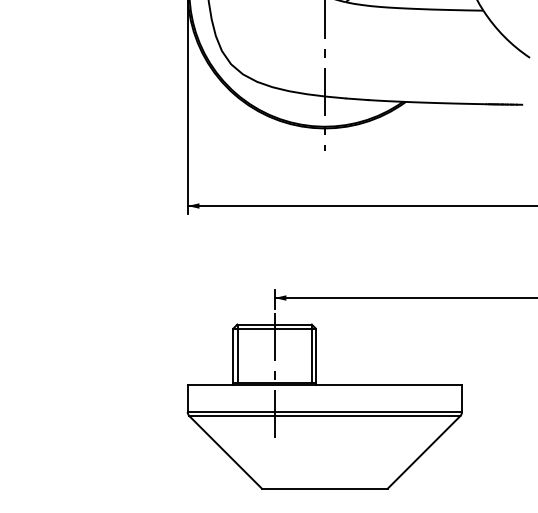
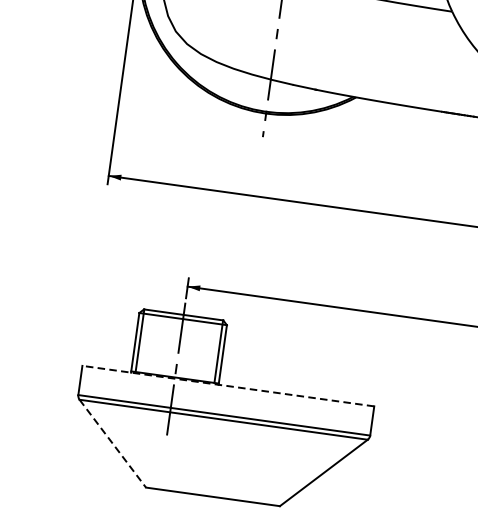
line: (324, 384) -> (227, 386), solid -> dashed
line: (226, 452) -> (113, 443), solid -> dashed

